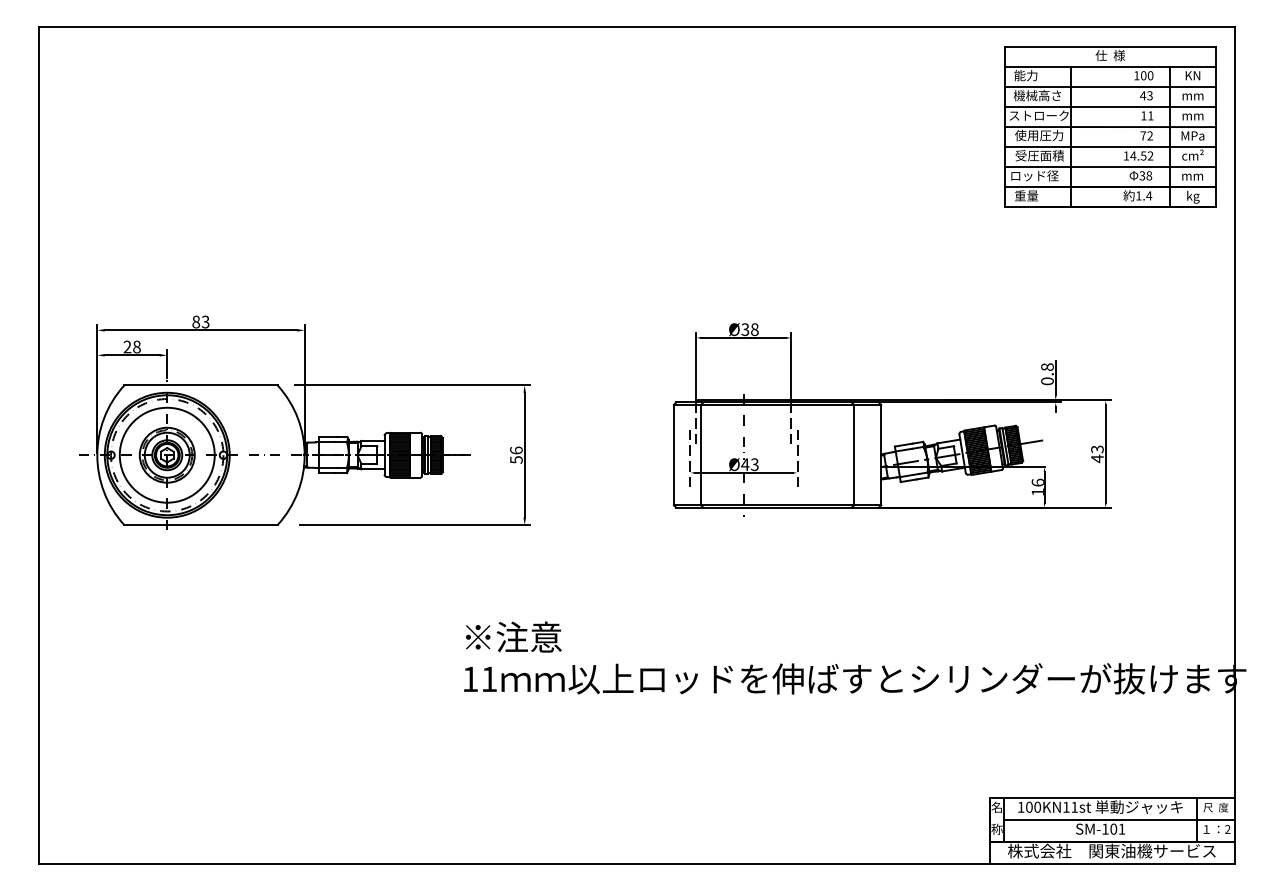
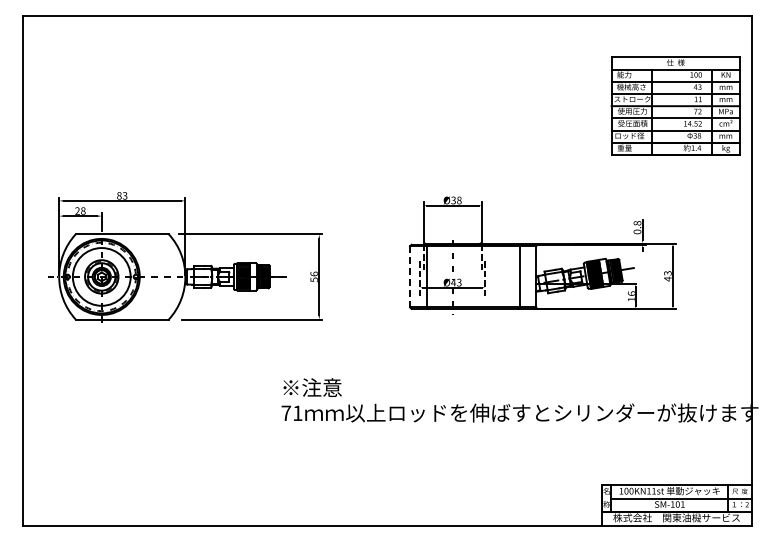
part: (1109, 125) -> (675, 105), moved
line: (674, 454) -> (410, 276), solid -> dashed
text: (470, 677) -> (286, 412), 11 -> 71

